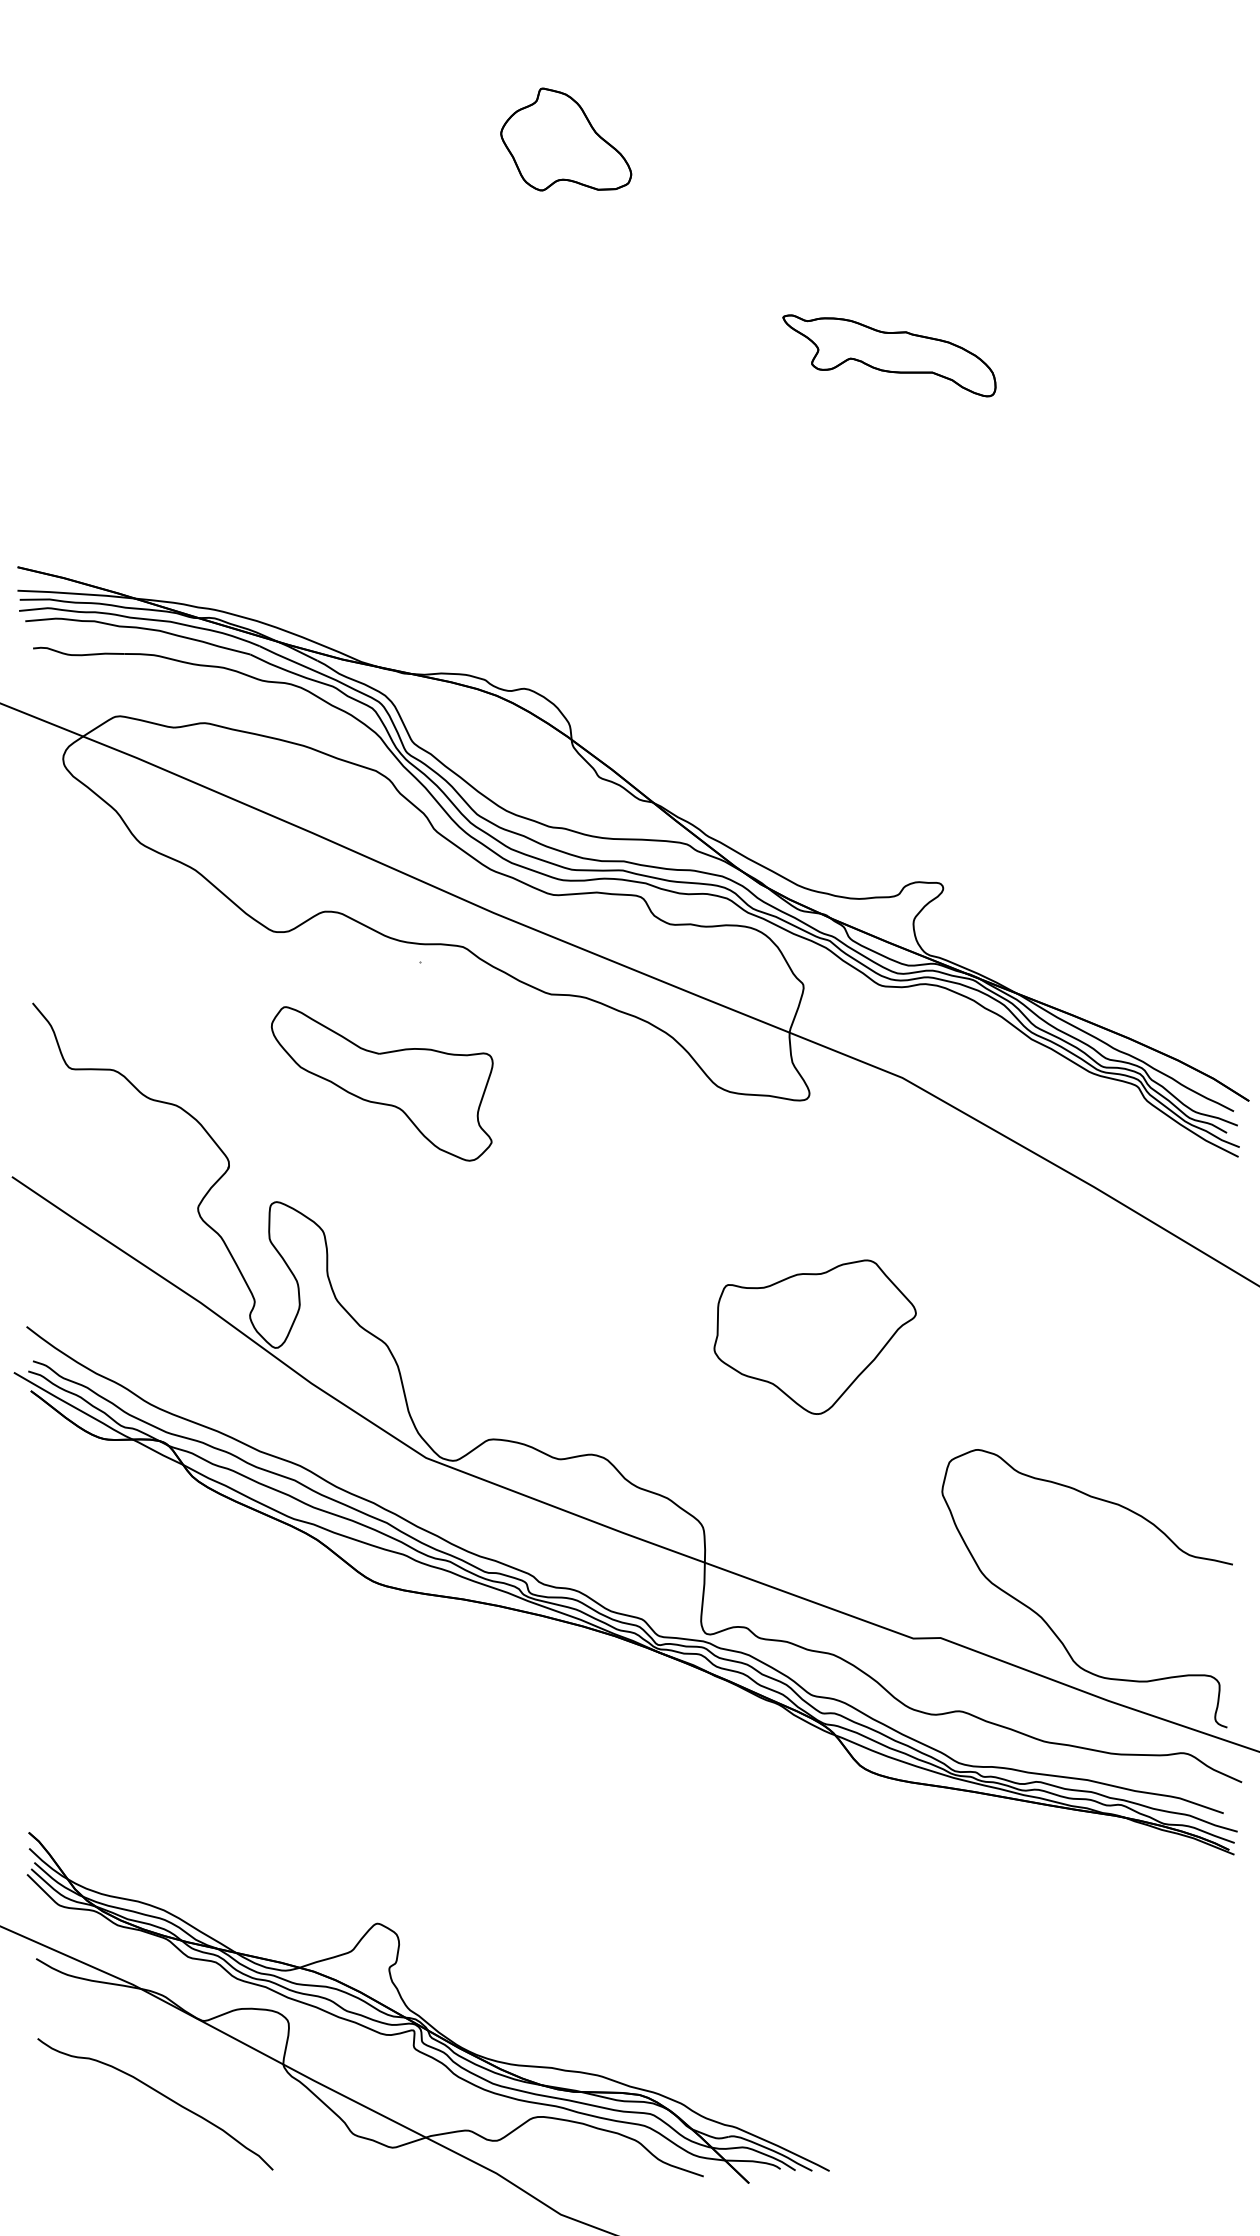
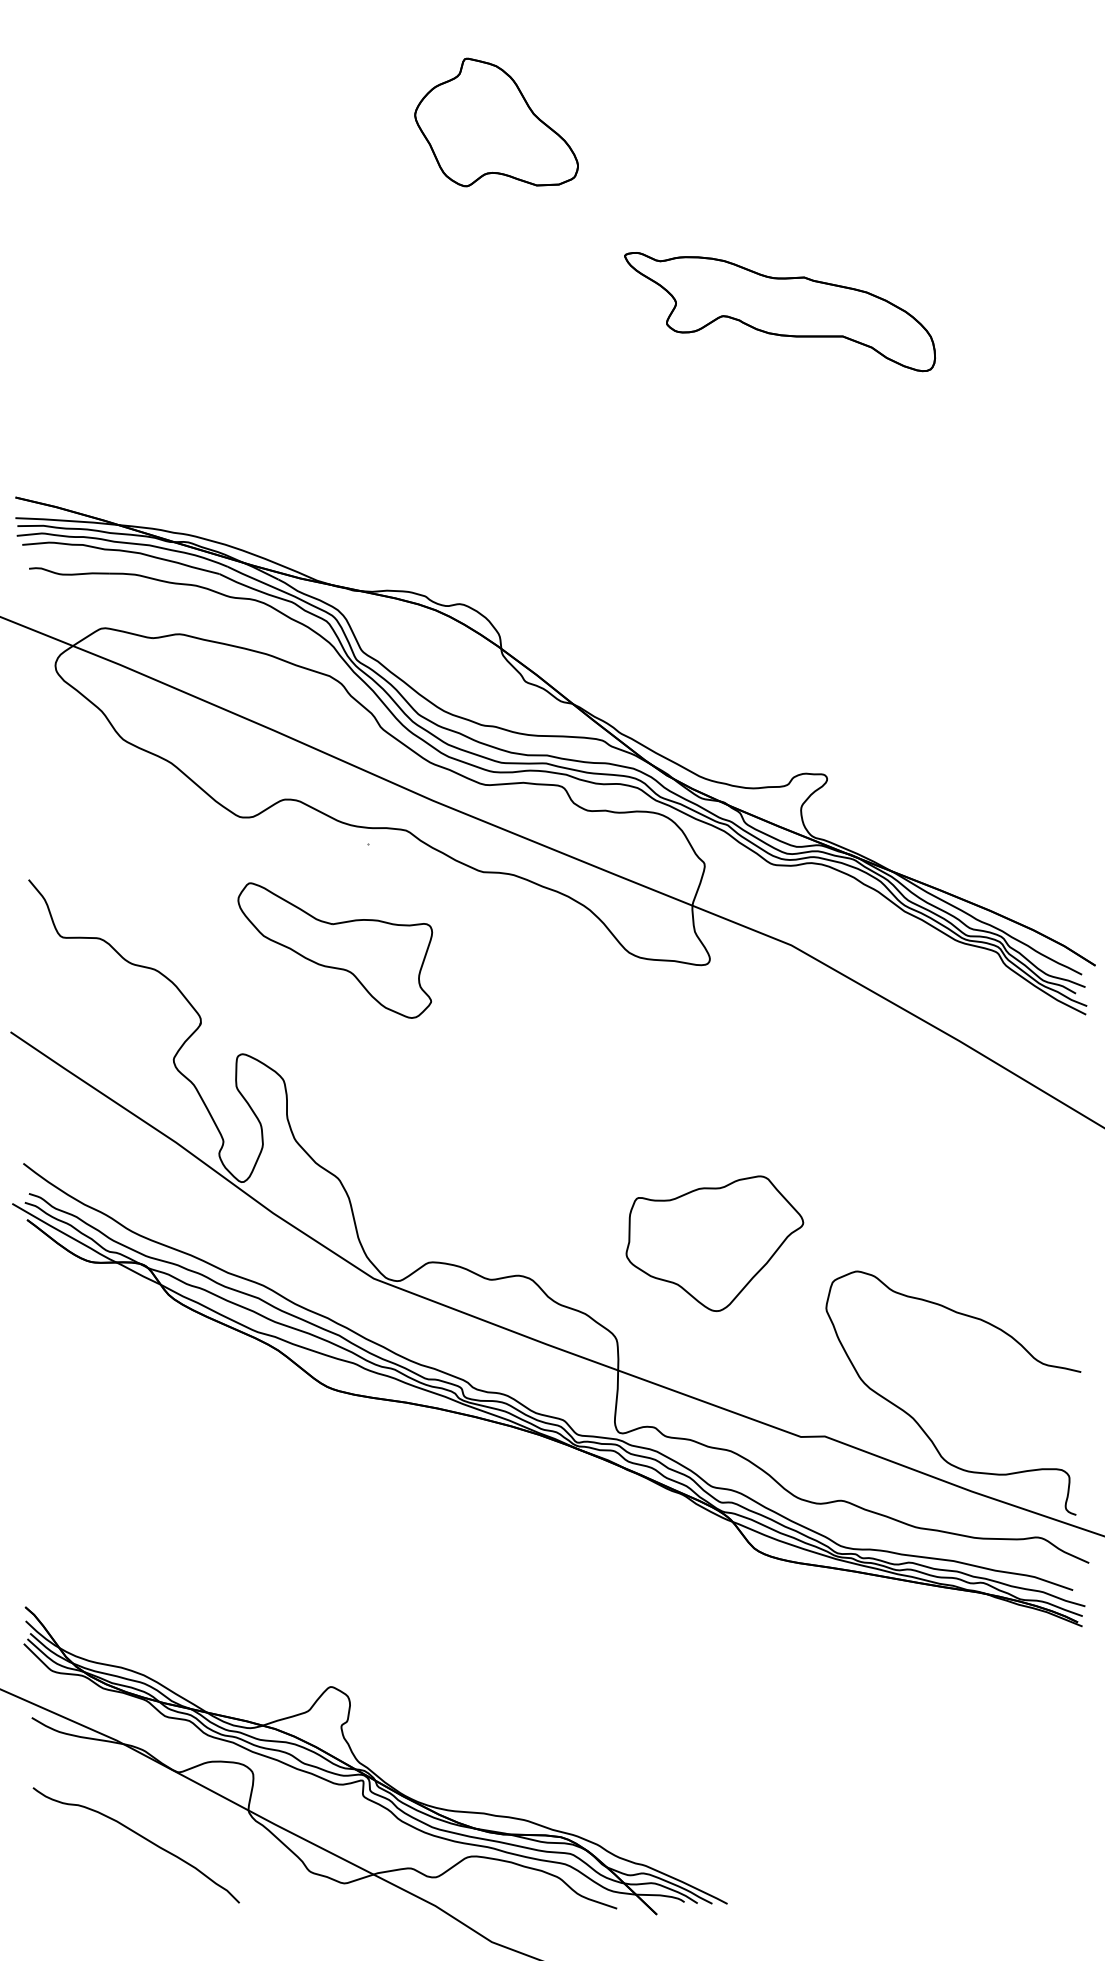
part: (566, 139) -> (496, 122), size x1.43
part: (888, 356) -> (779, 312), size x1.67
part: (814, 1336) -> (714, 1243), moved

